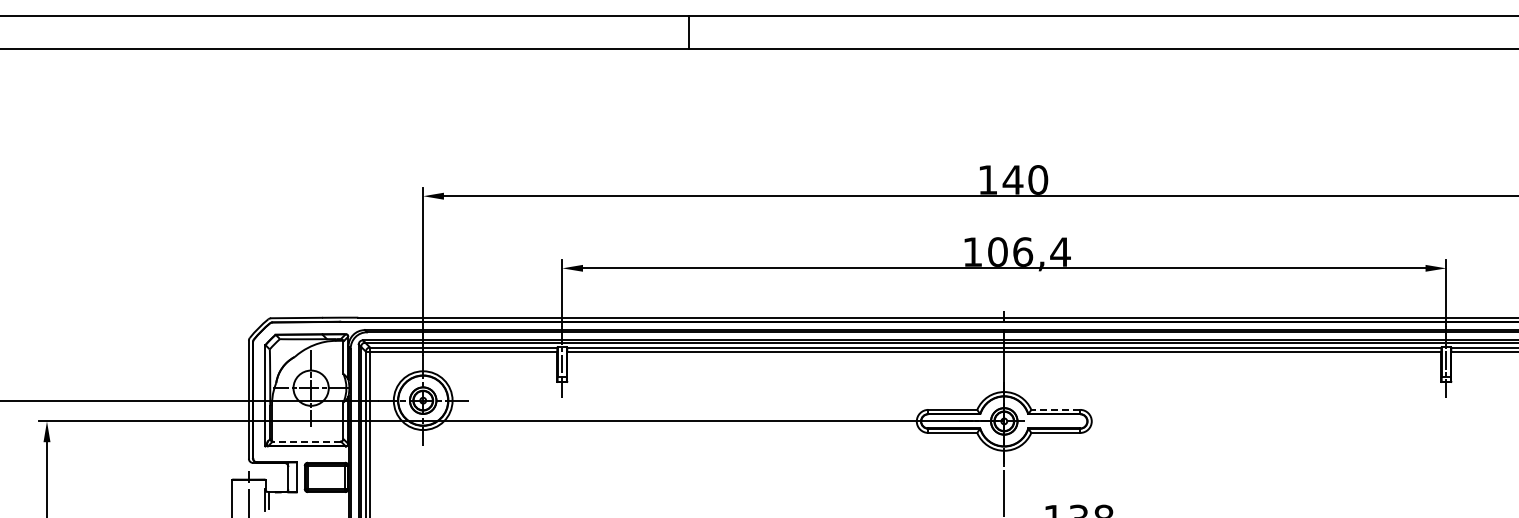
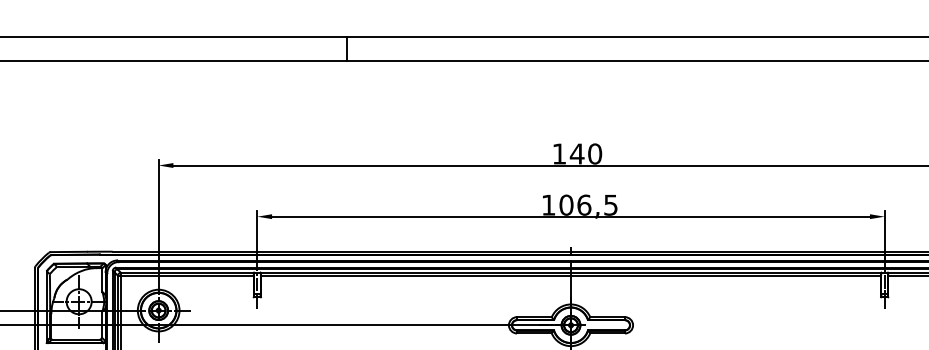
text: (1060, 251) -> (610, 204), 106,4 -> 106,5
line: (1055, 409) -> (607, 316), dashed -> solid
line: (306, 441) -> (75, 339), dashed -> solid

